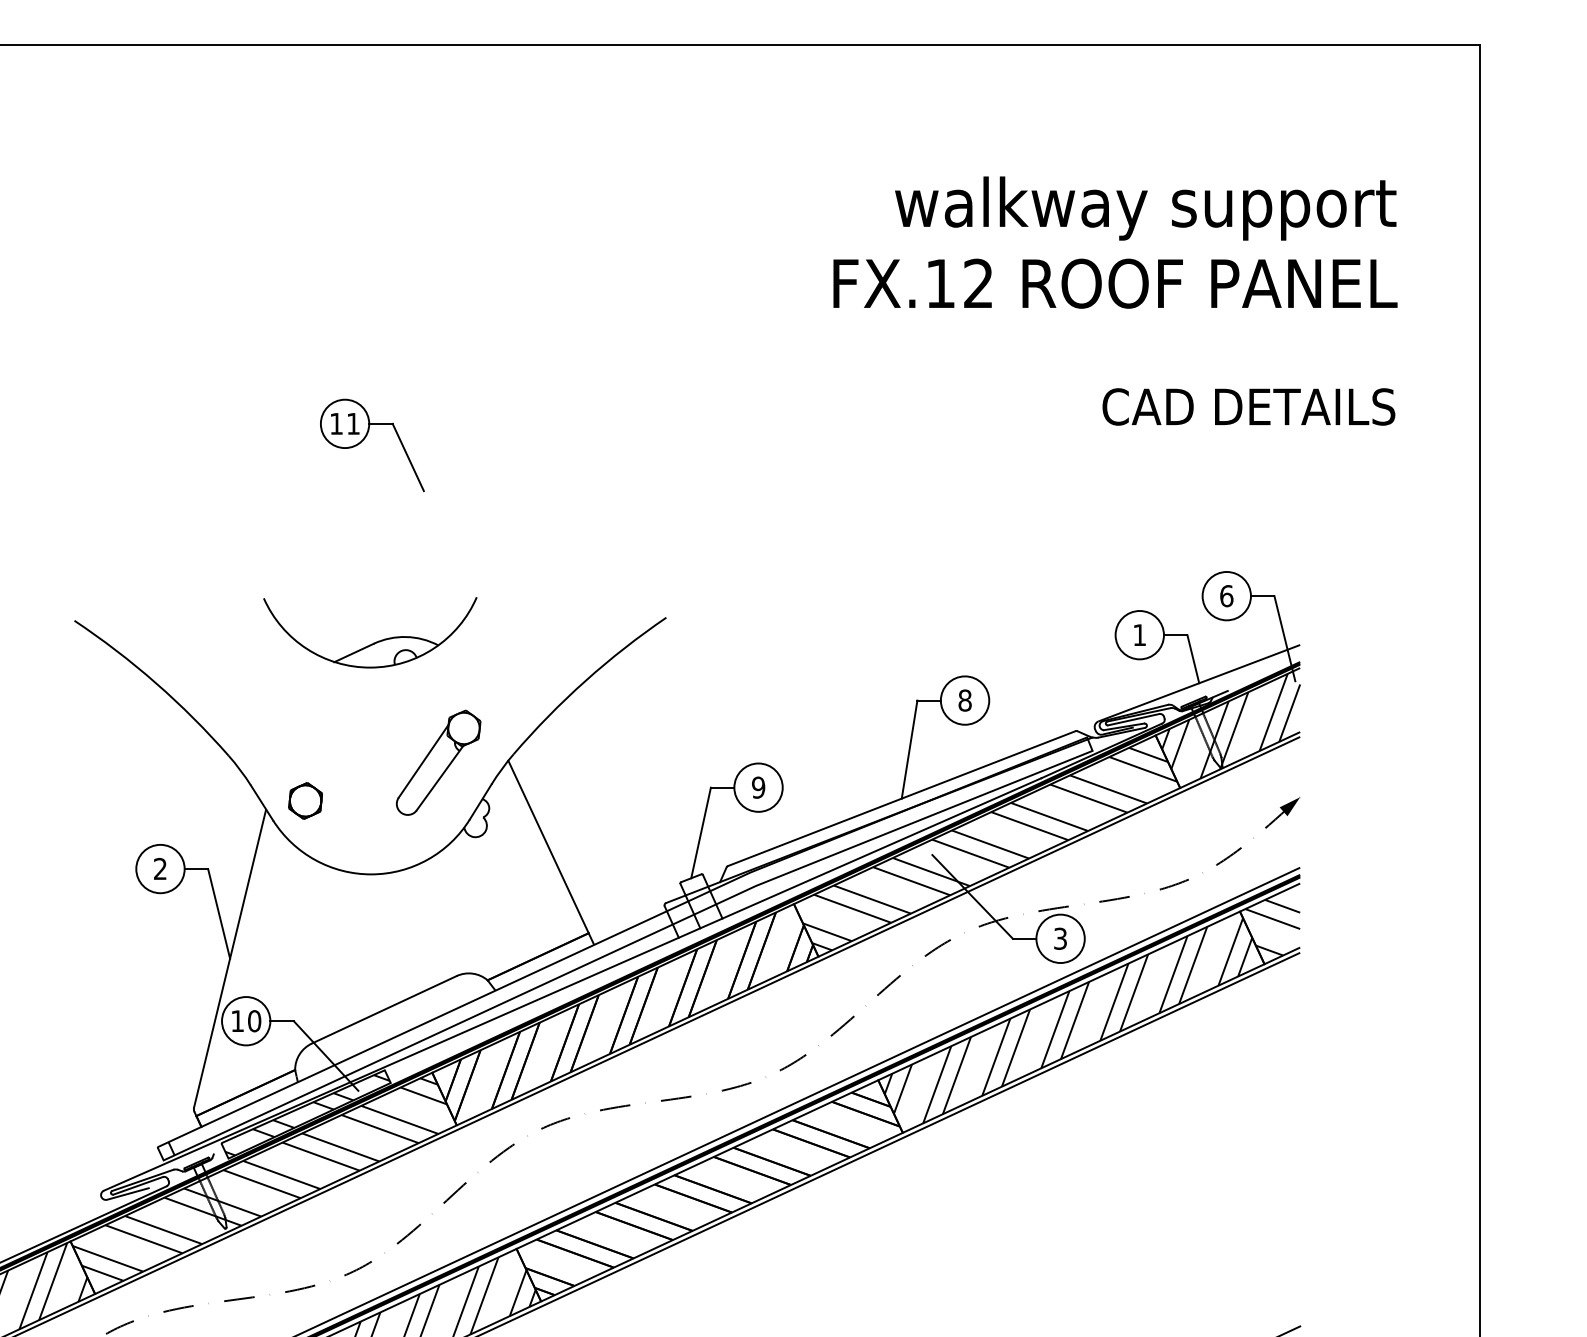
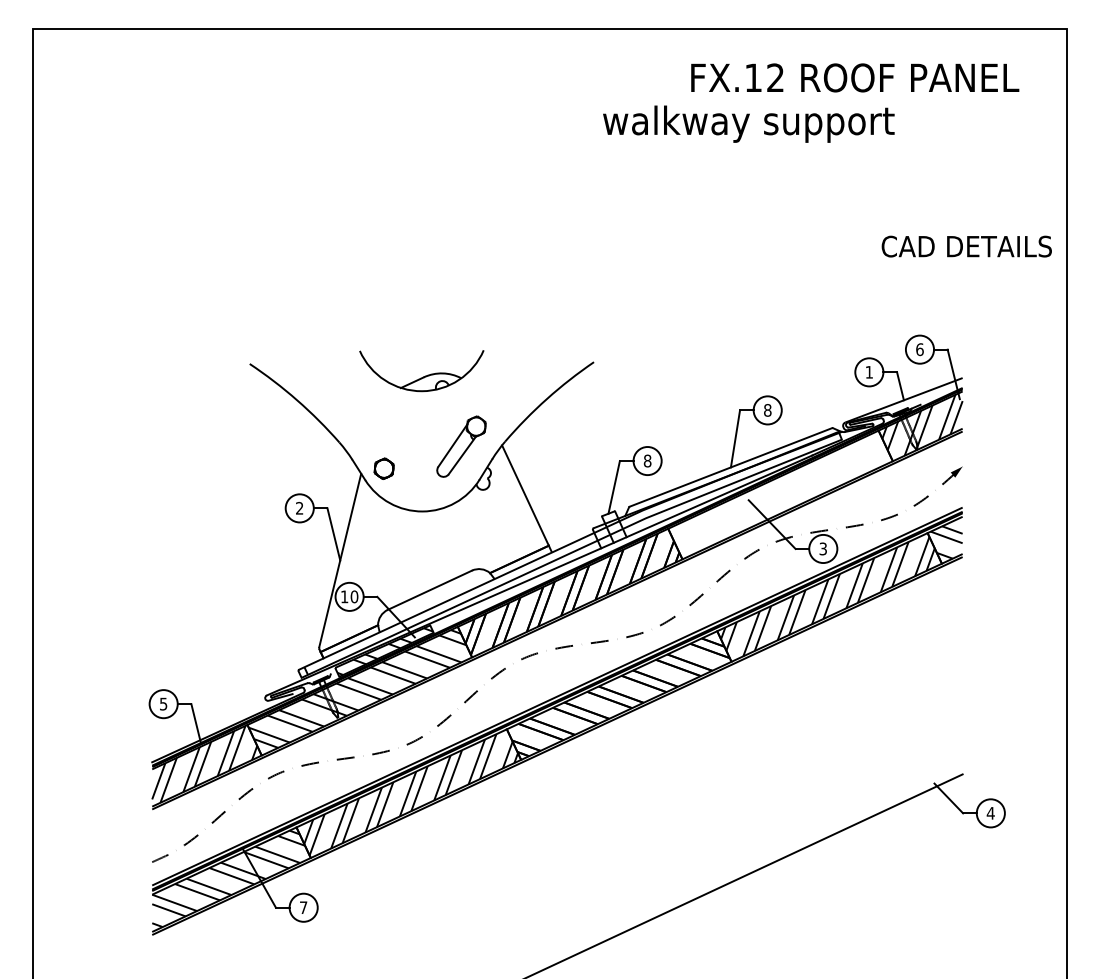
text: (1145, 207) -> (748, 123), moved
text: (1115, 282) -> (855, 77), moved
text: (1248, 406) -> (966, 246), moved
part: (371, 444) -> (422, 261), removed
text: (758, 786) -> (647, 460), 9 -> 8
hatch: (990, 848) -> (782, 496), removed

